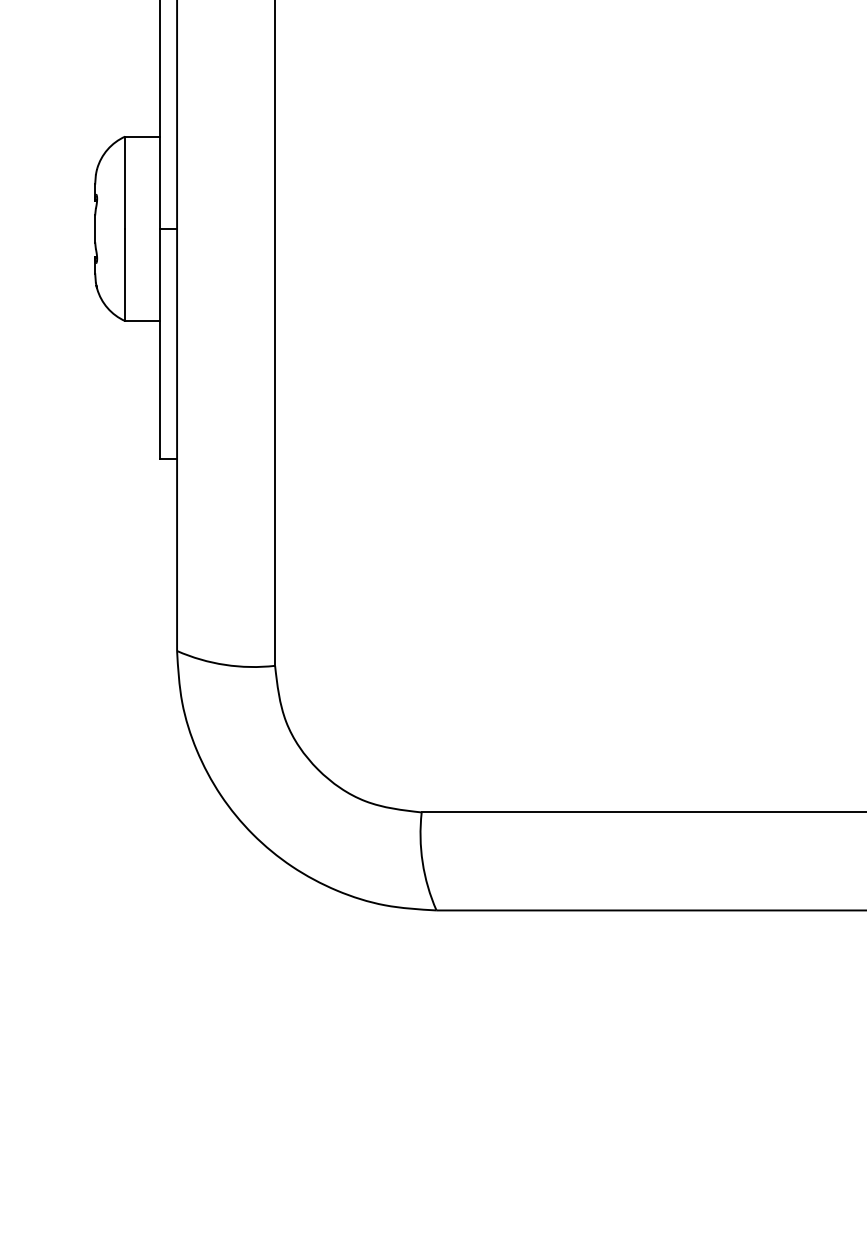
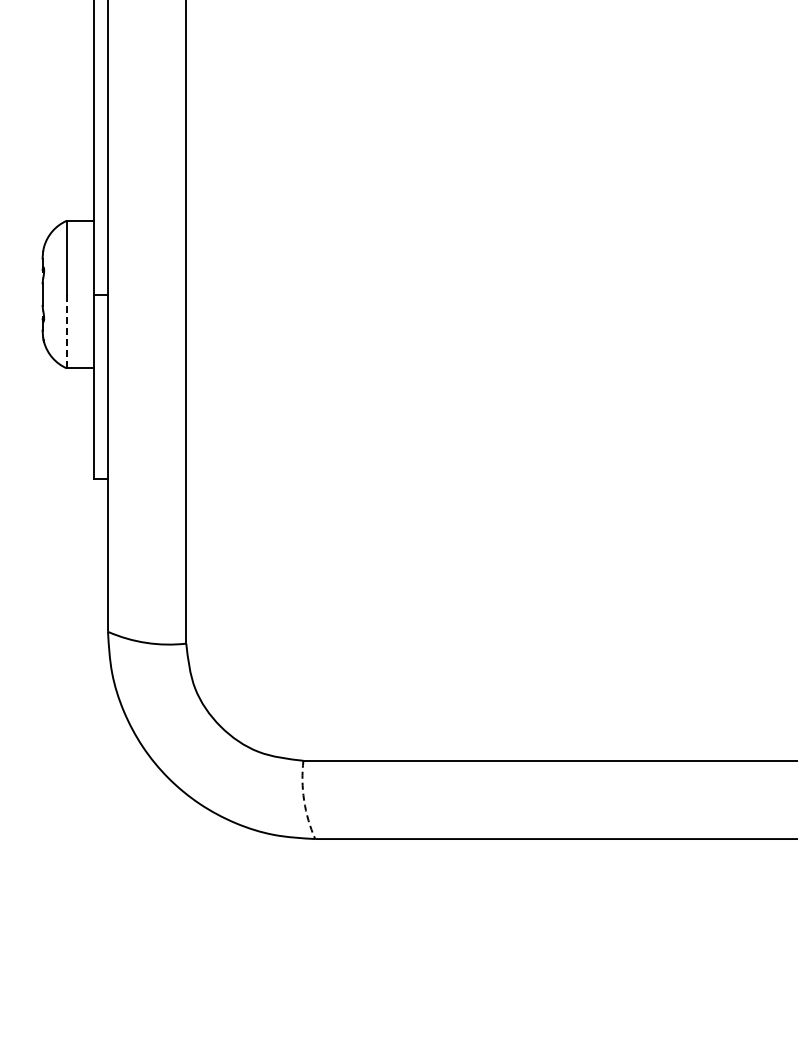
line: (125, 275) -> (66, 331), solid -> dashed
arc: (423, 862) -> (304, 800), solid -> dashed

